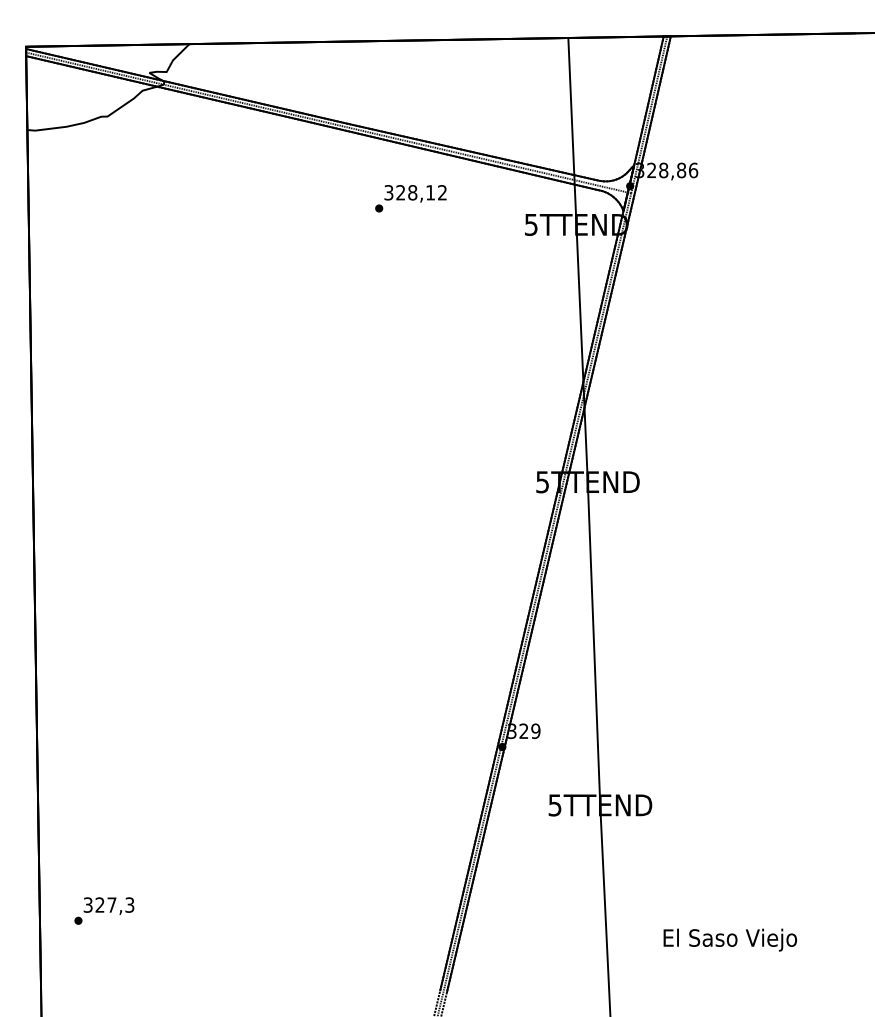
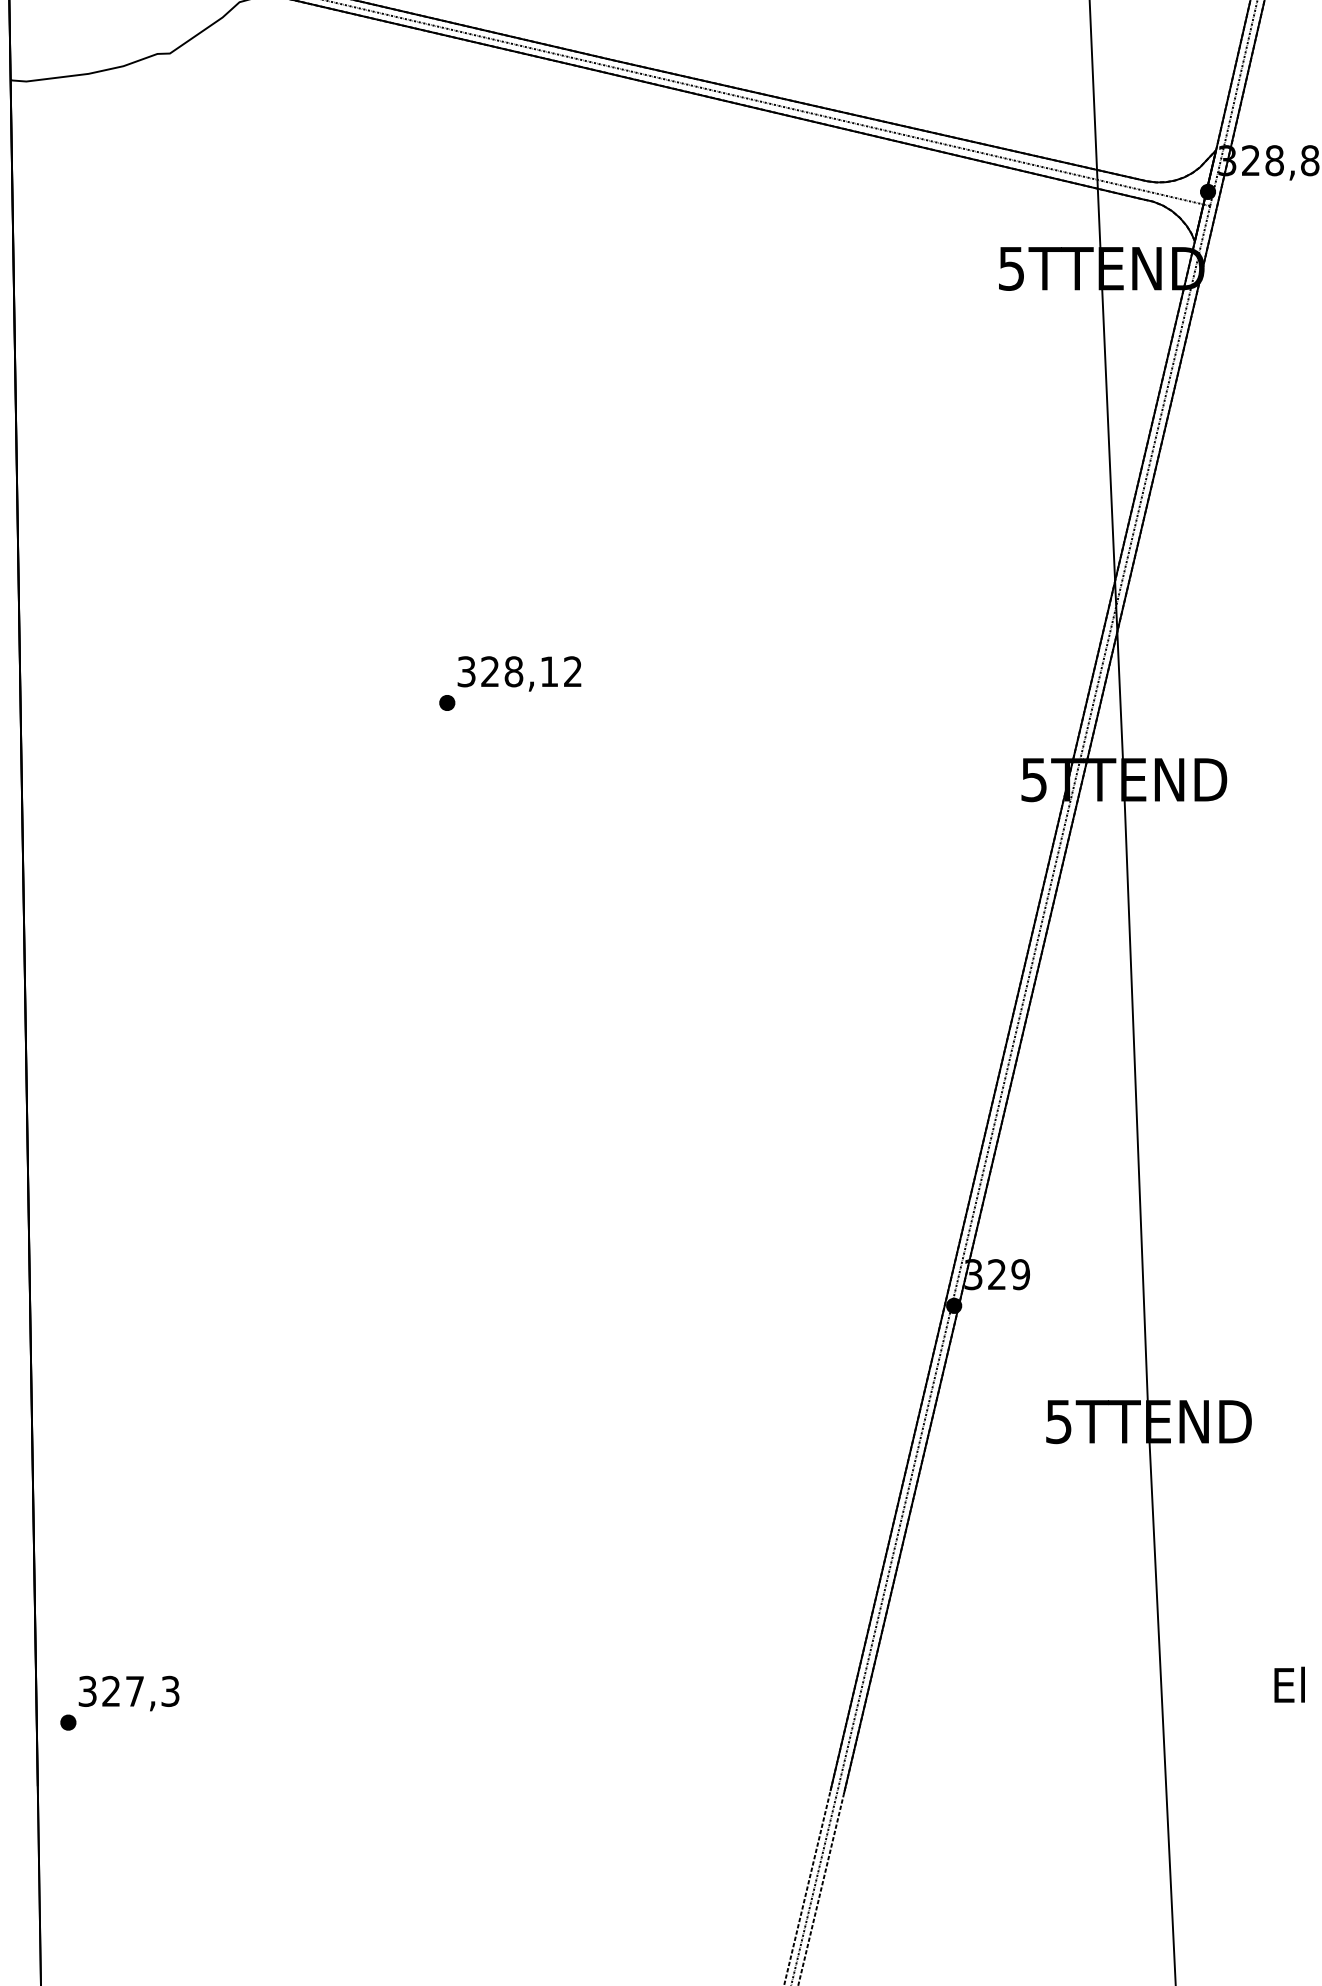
text: (410, 198) -> (509, 683), moved
text: (104, 910) -> (120, 1702), moved

